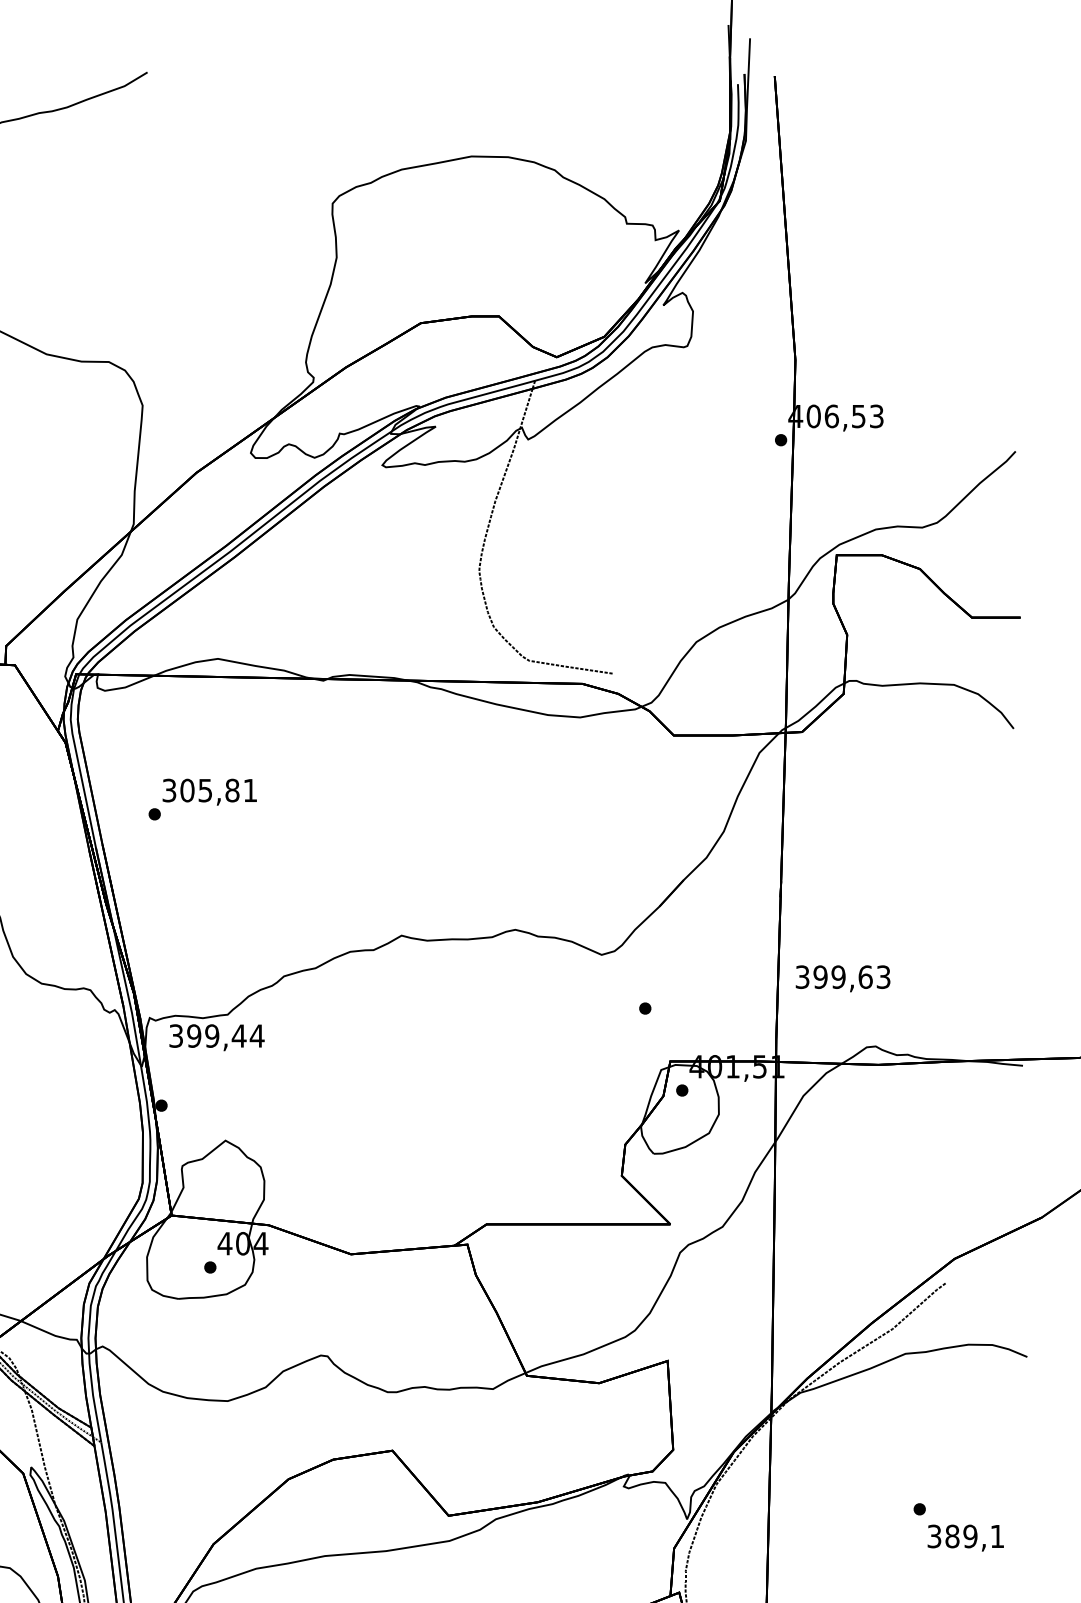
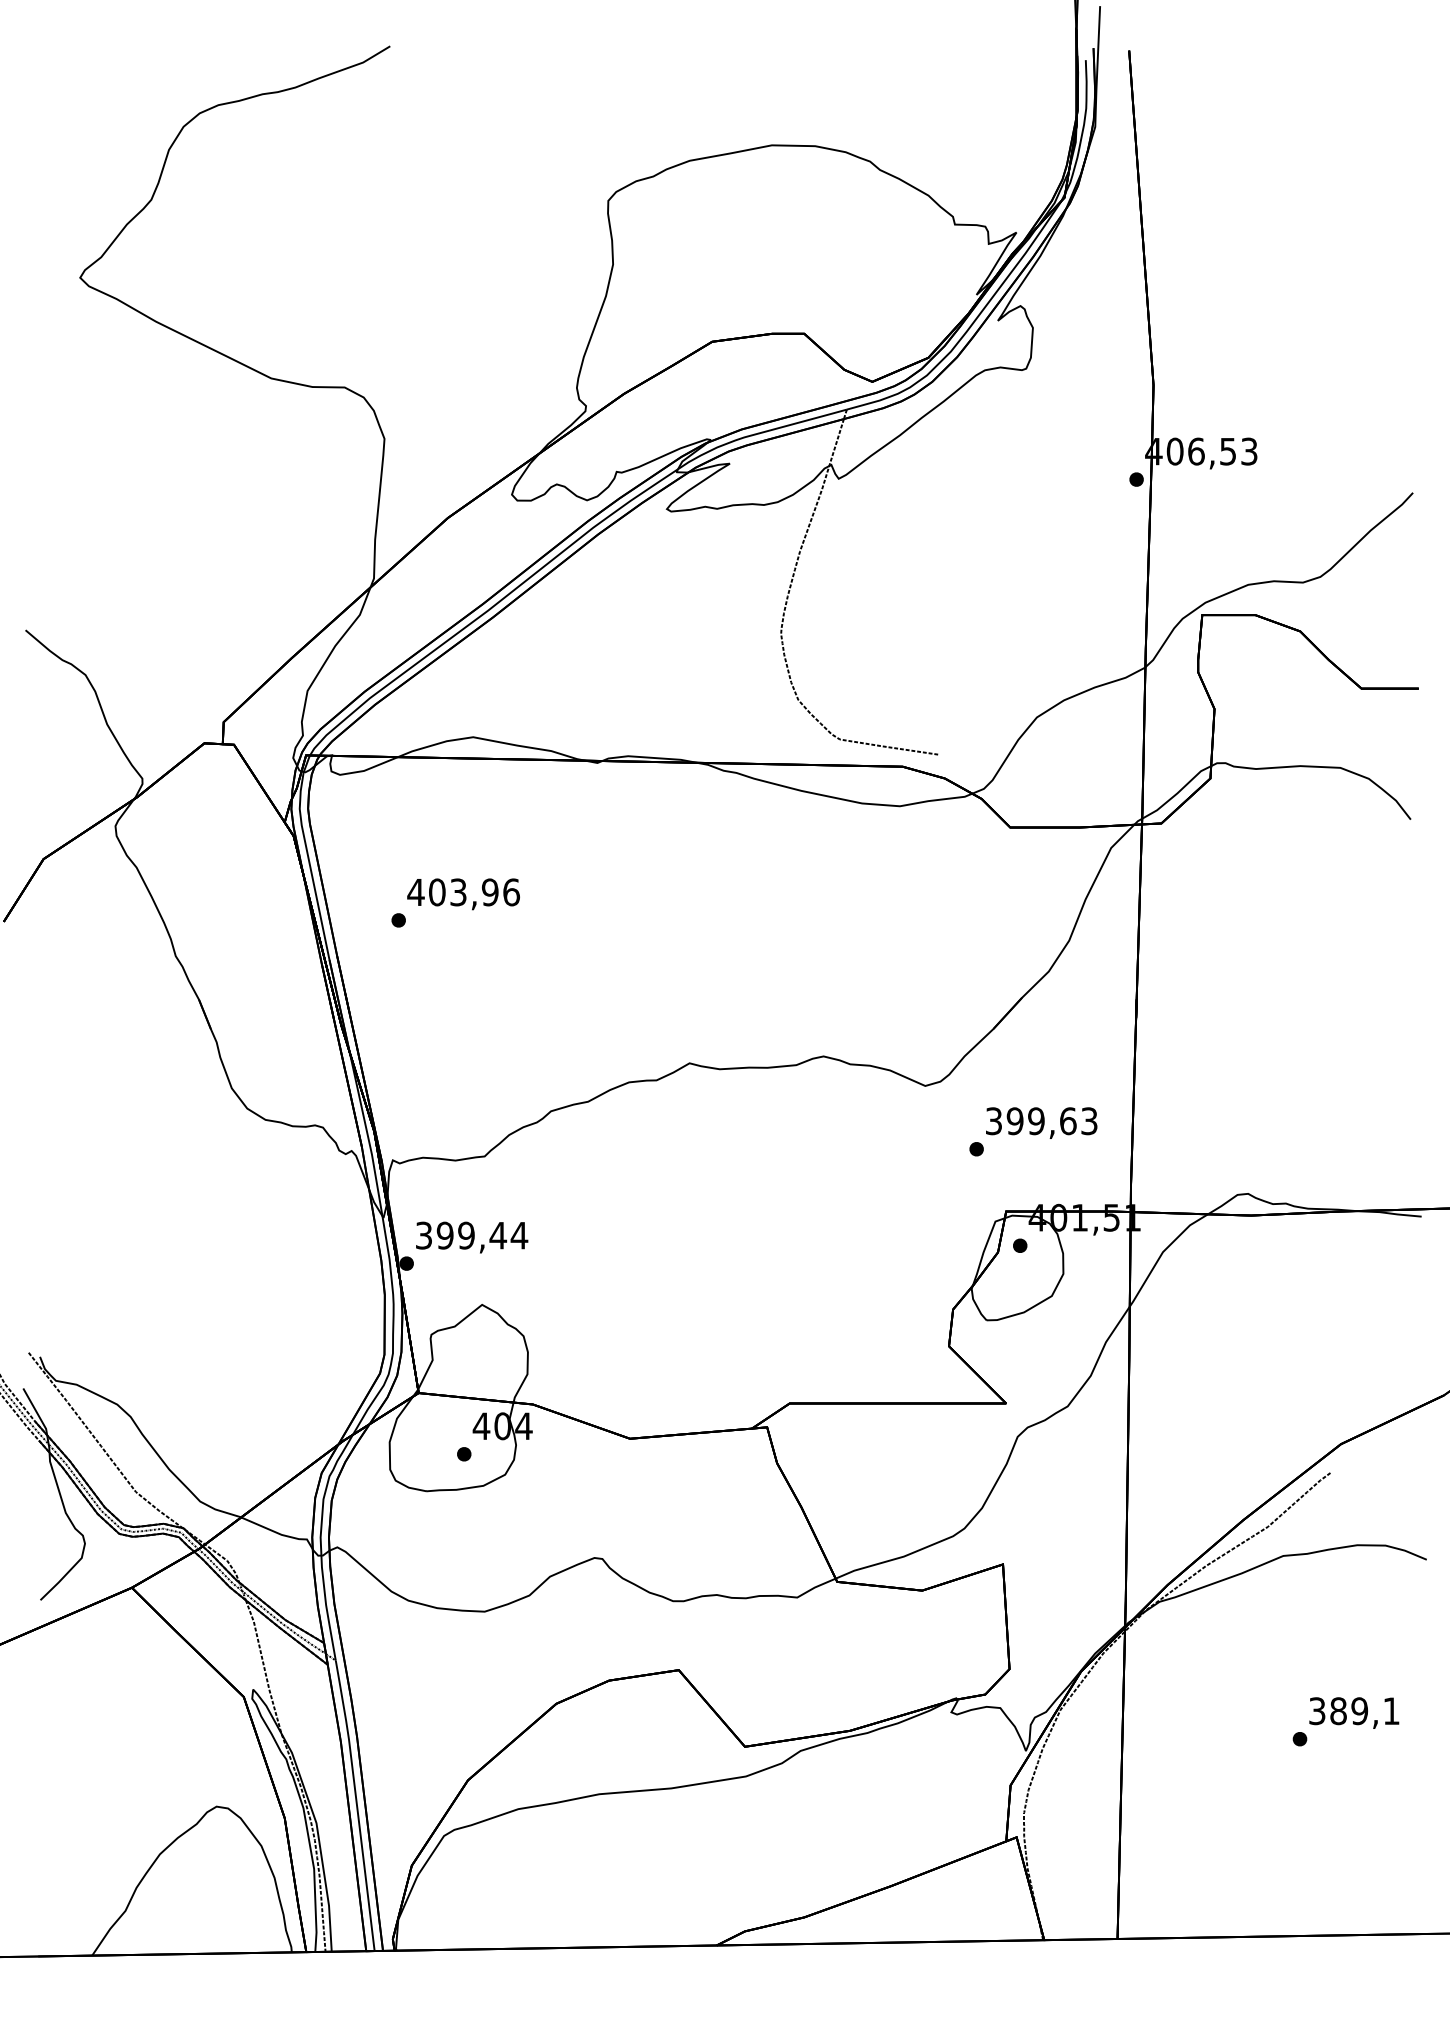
text: (209, 790) -> (463, 892), 305,81 -> 403,96
text: (842, 978) -> (1041, 1122), moved
text: (217, 1037) -> (472, 1237), moved
text: (966, 1537) -> (1354, 1712), moved

